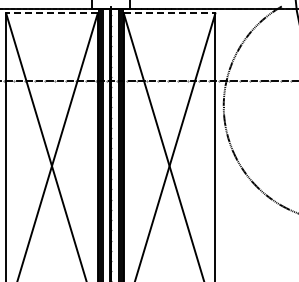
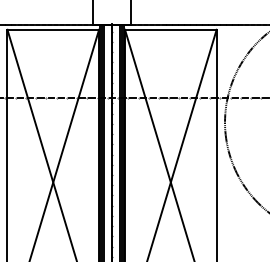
line: (51, 13) -> (52, 29), dashed -> solid
line: (169, 13) -> (170, 29), dashed -> solid

